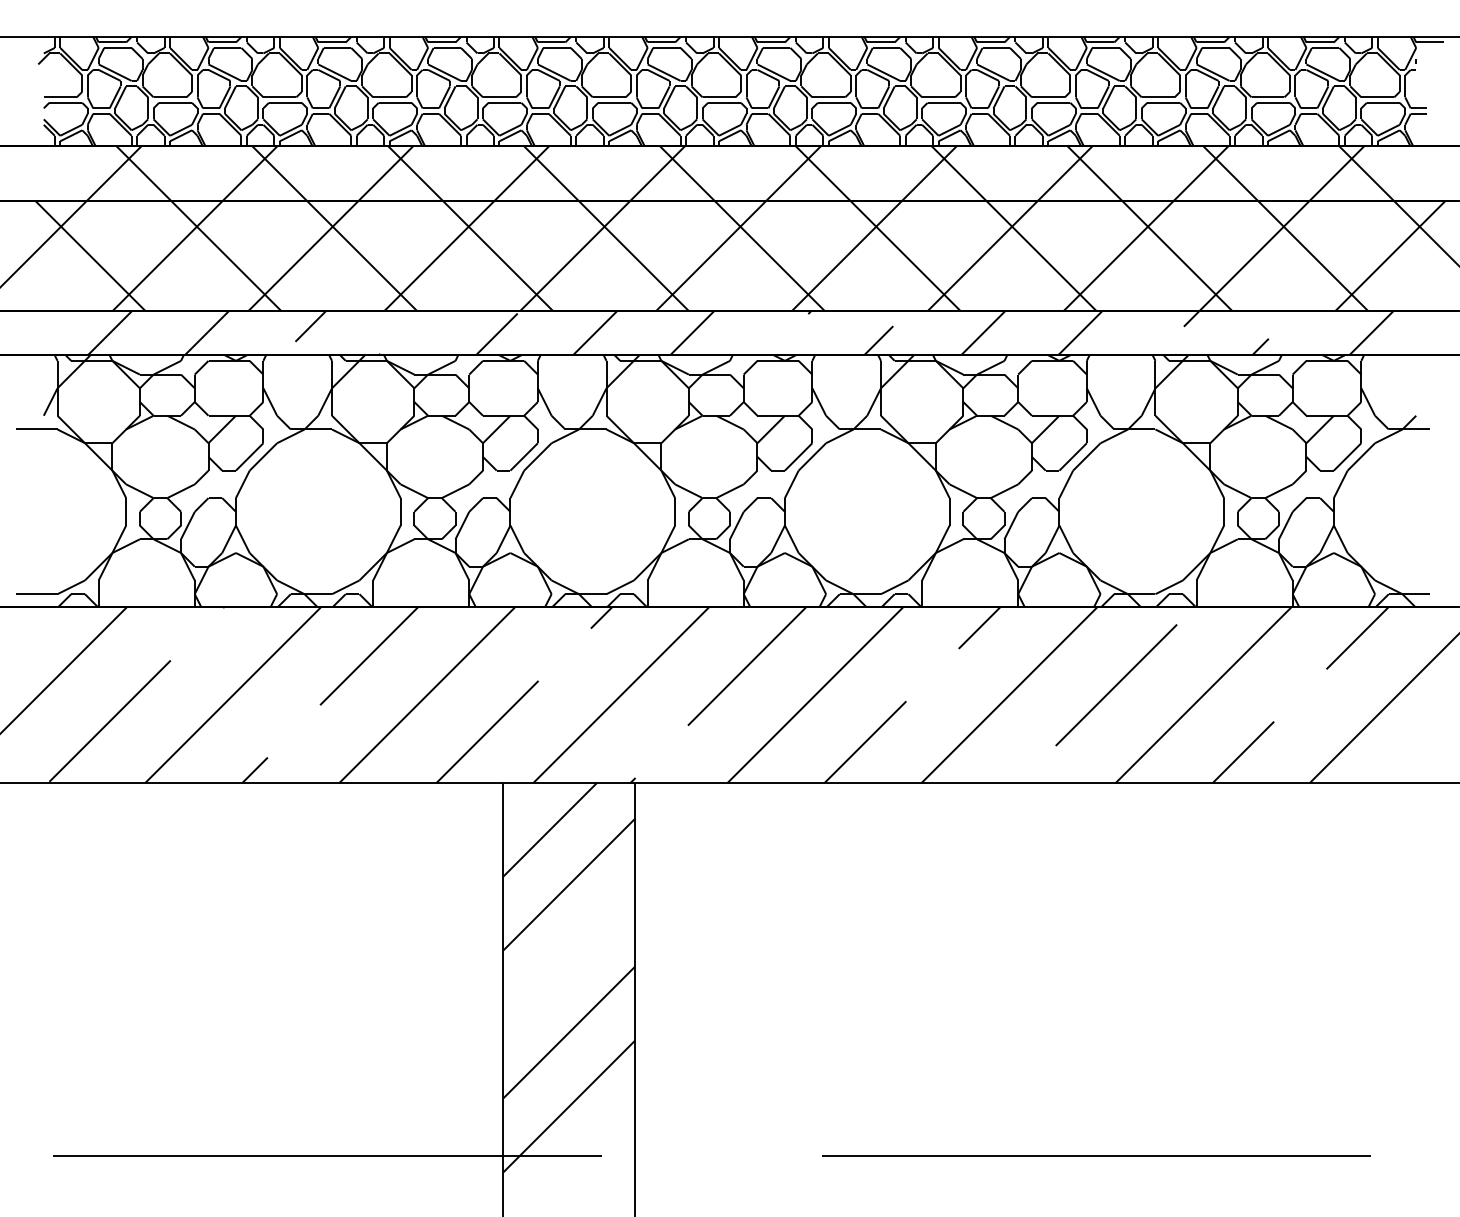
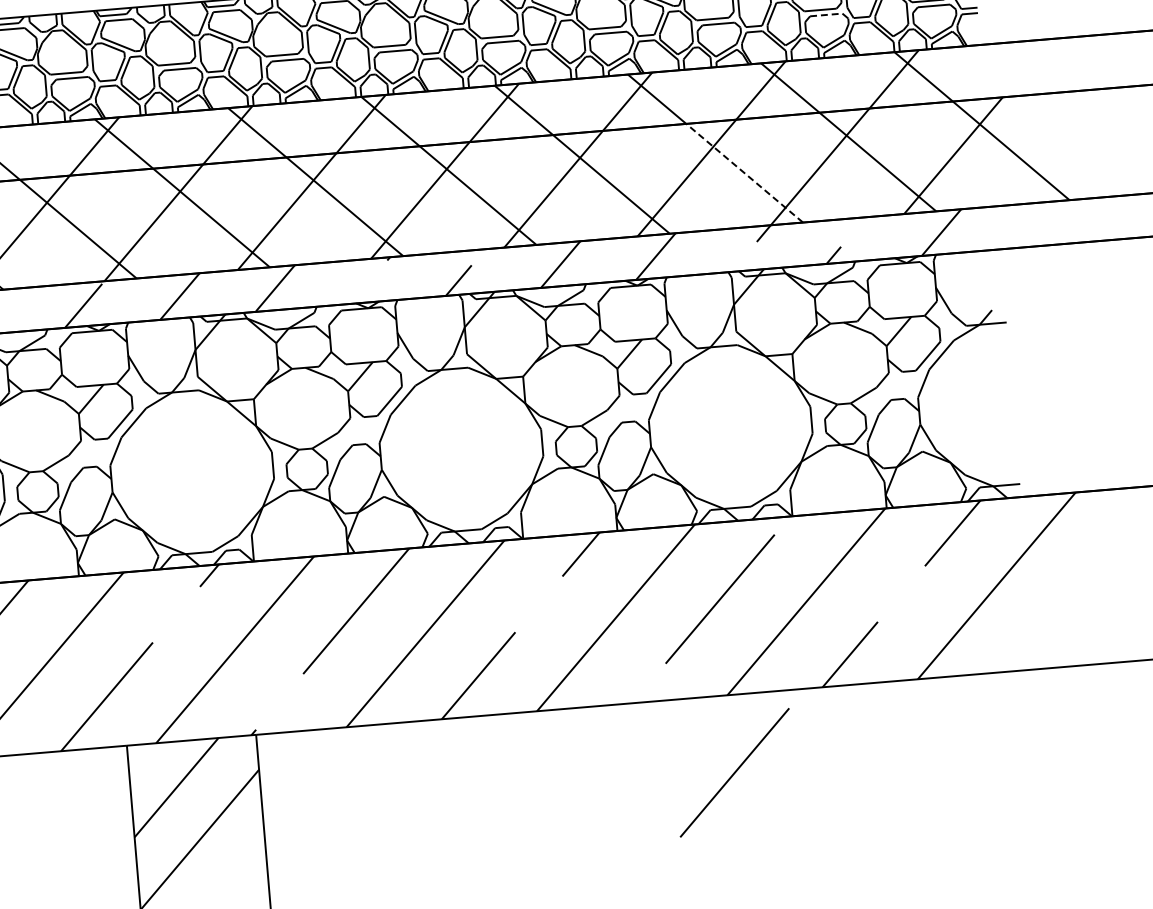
line: (1274, 102) -> (827, 14), solid -> dashed
line: (1177, 256) -> (744, 173), solid -> dashed
line: (1116, 862) -> (734, 773), added

